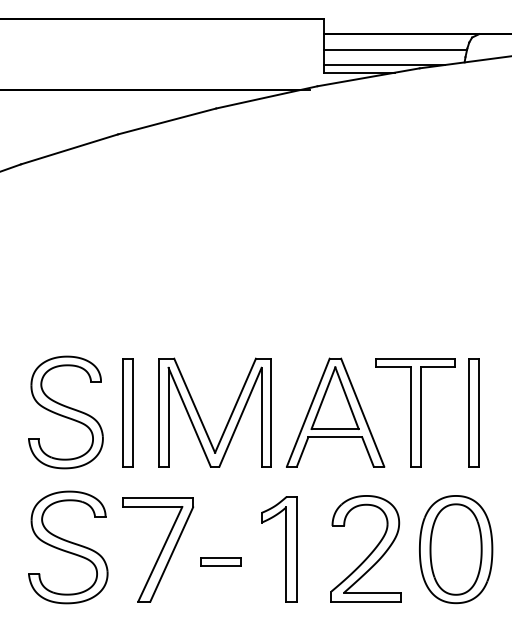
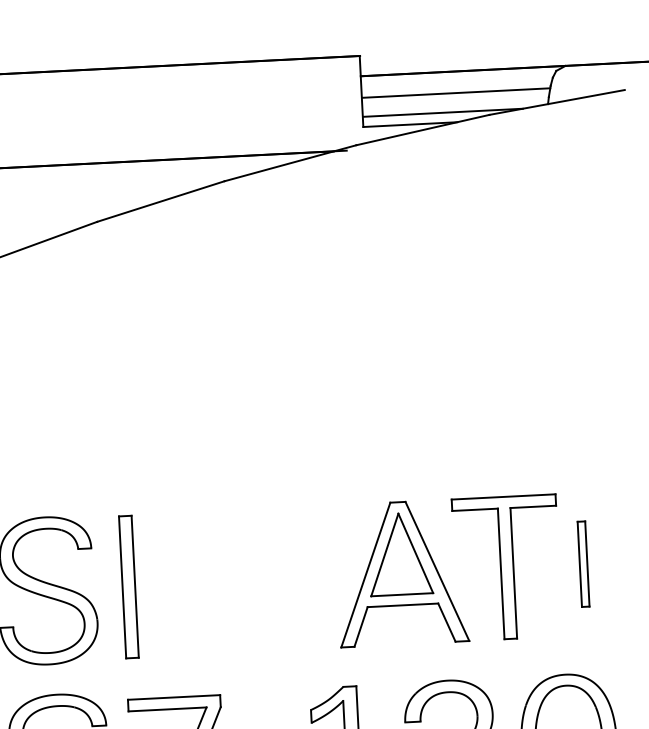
part: (473, 412) -> (583, 563), size x0.6
part: (201, 418) -> (225, 589), removed

